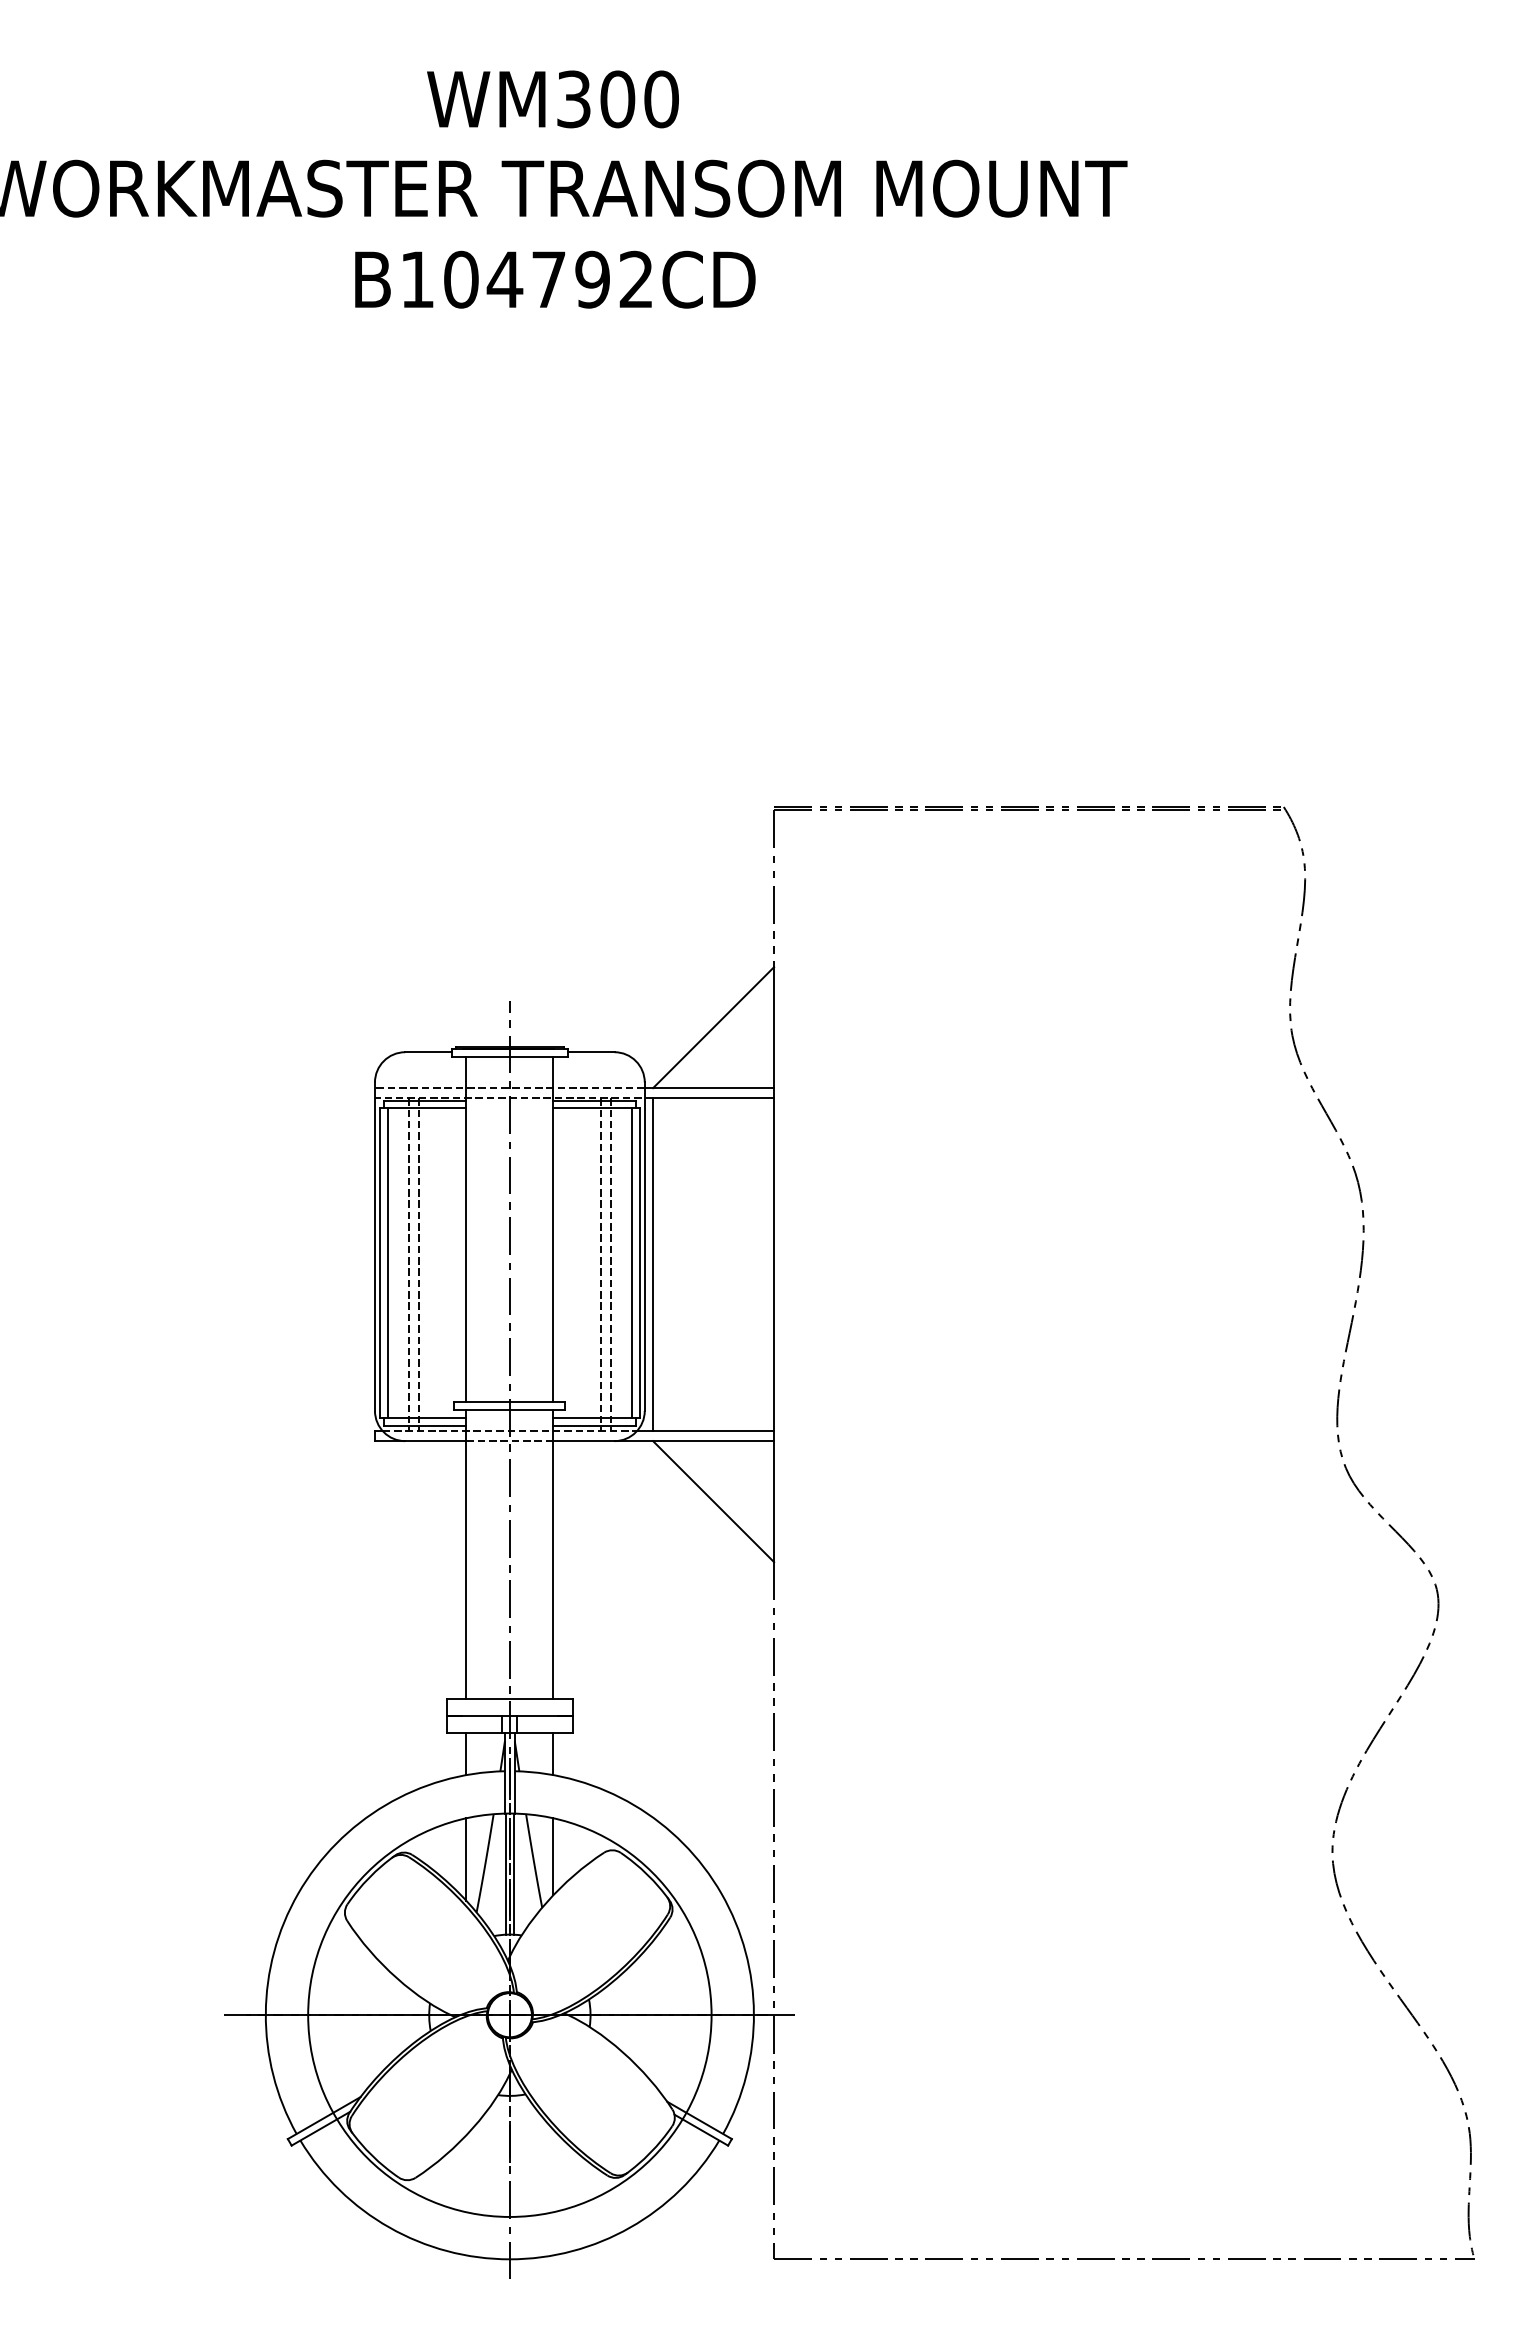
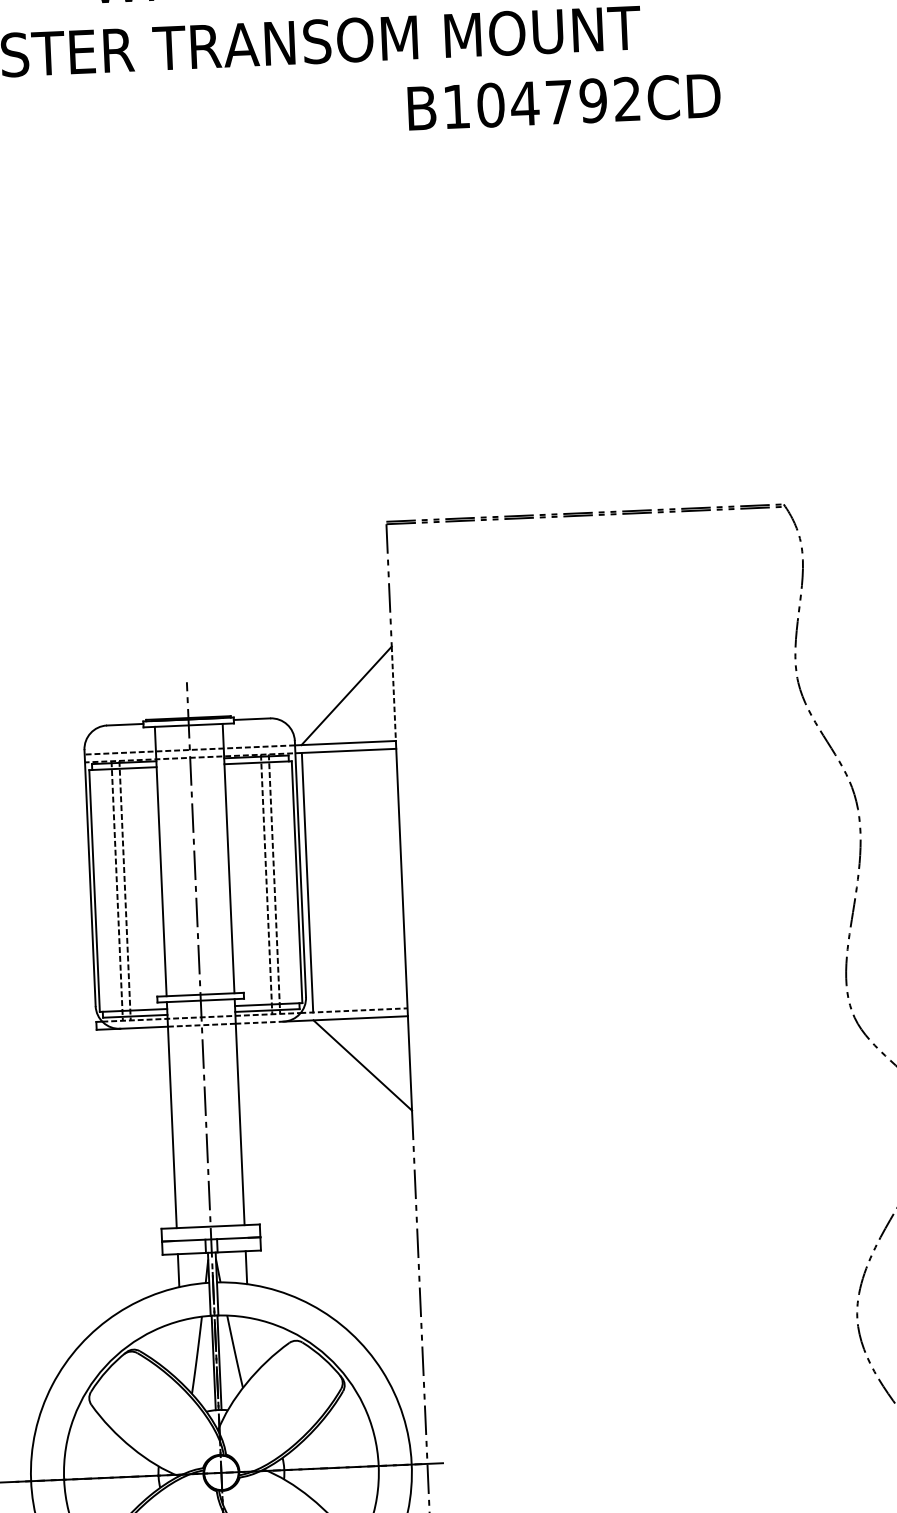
text: (555, 279) -> (564, 101), moved
line: (774, 1027) -> (394, 693), solid -> dashed
line: (387, 1263) -> (100, 890), removed
line: (632, 1263) -> (291, 882), removed
line: (705, 1431) -> (354, 1011), solid -> dashed
line: (583, 1441) -> (259, 1022), solid -> dashed
line: (553, 1856) -> (250, 1347), removed
line: (466, 1859) -> (182, 1352), removed

